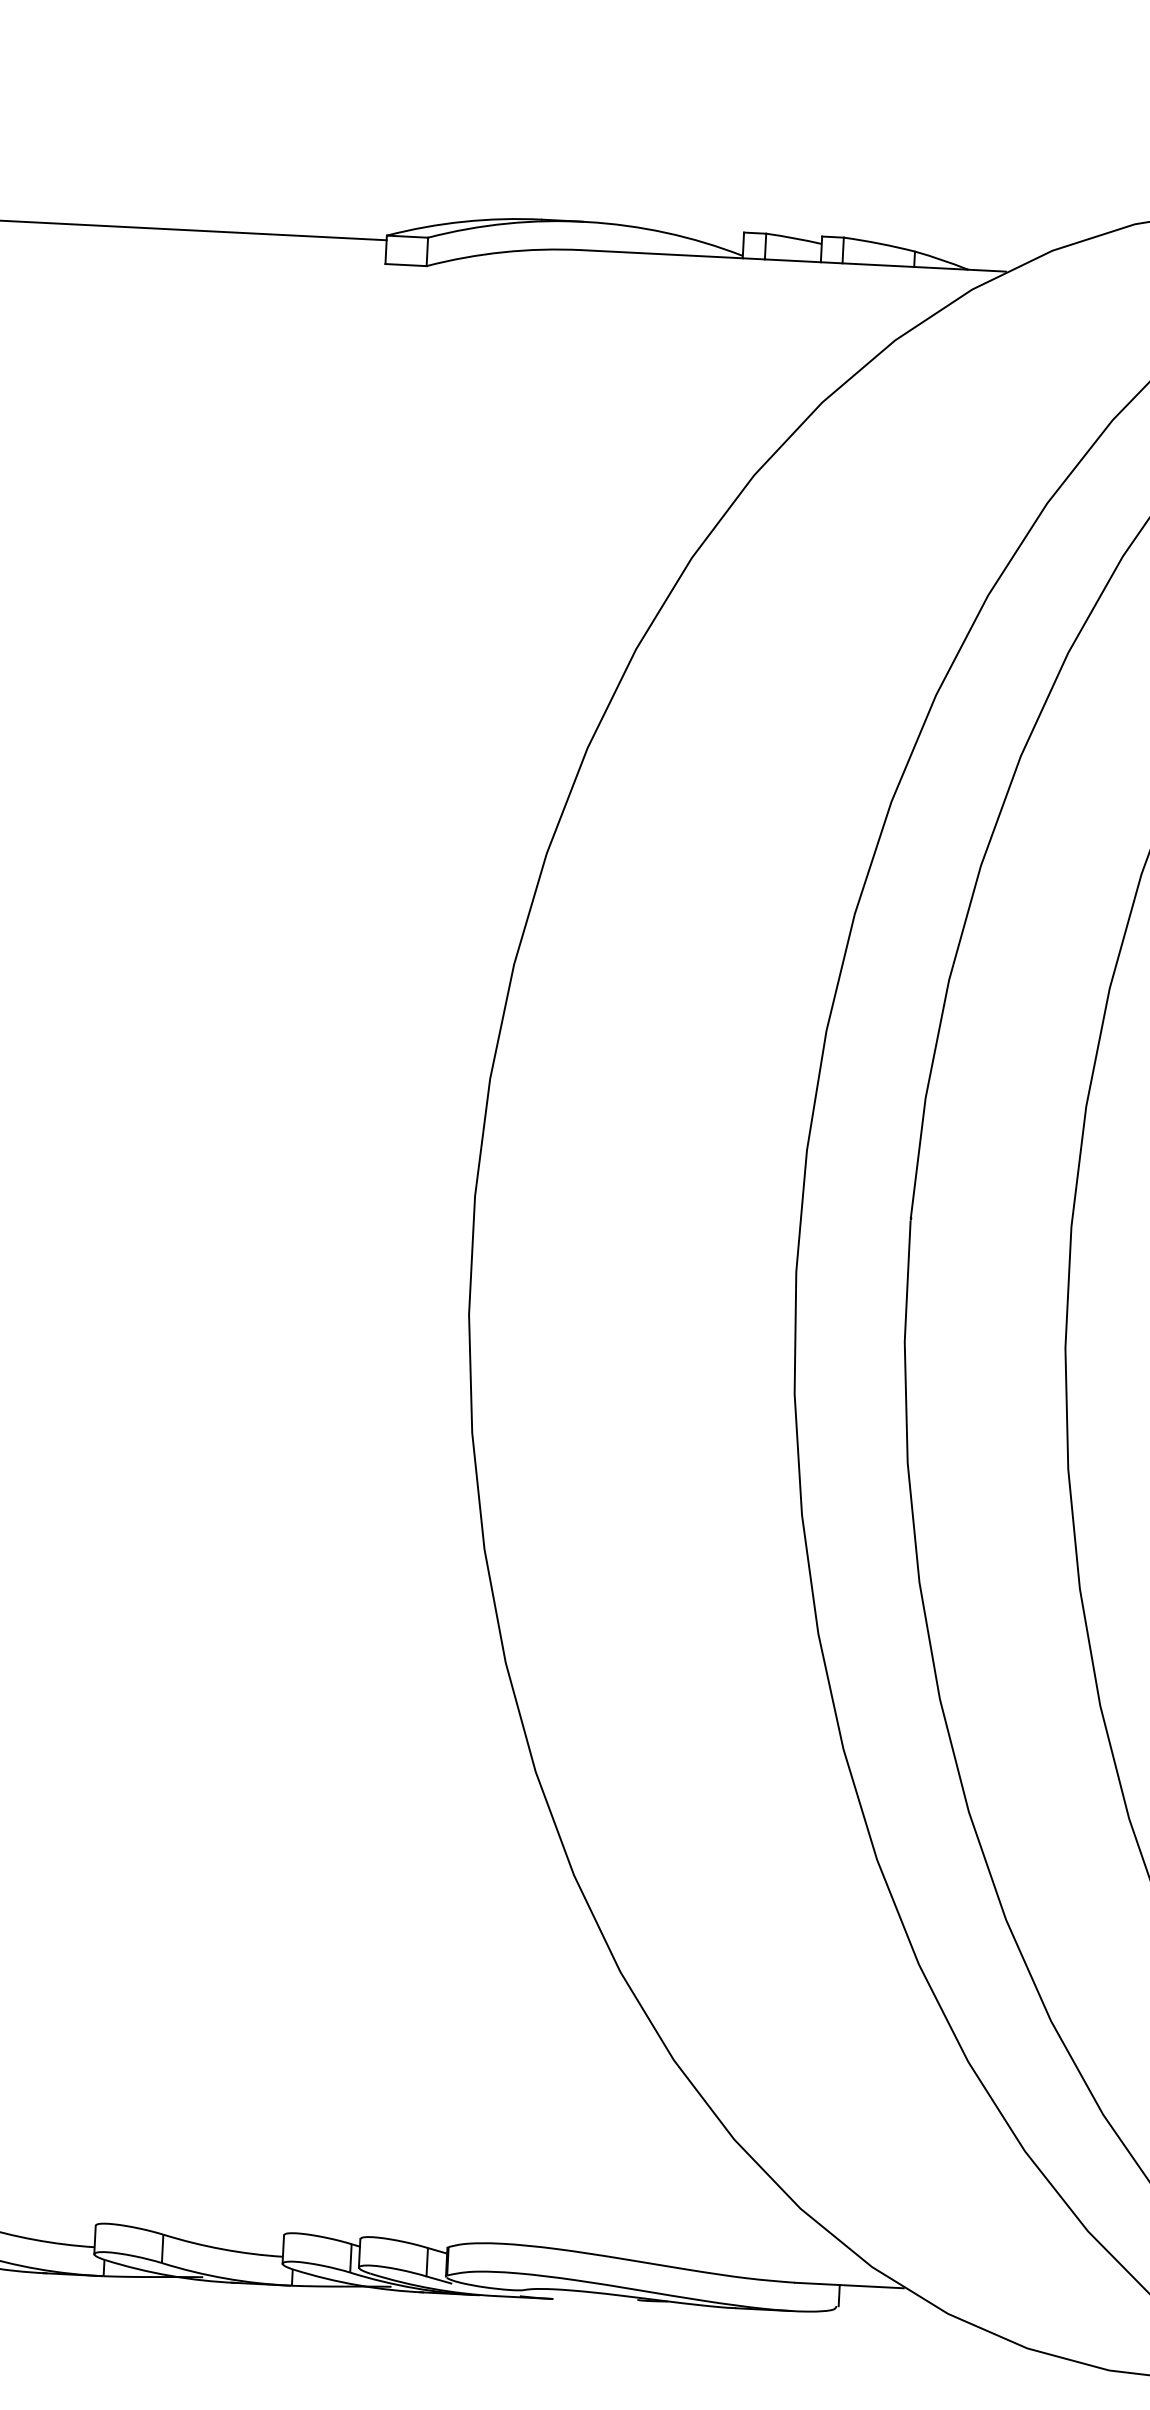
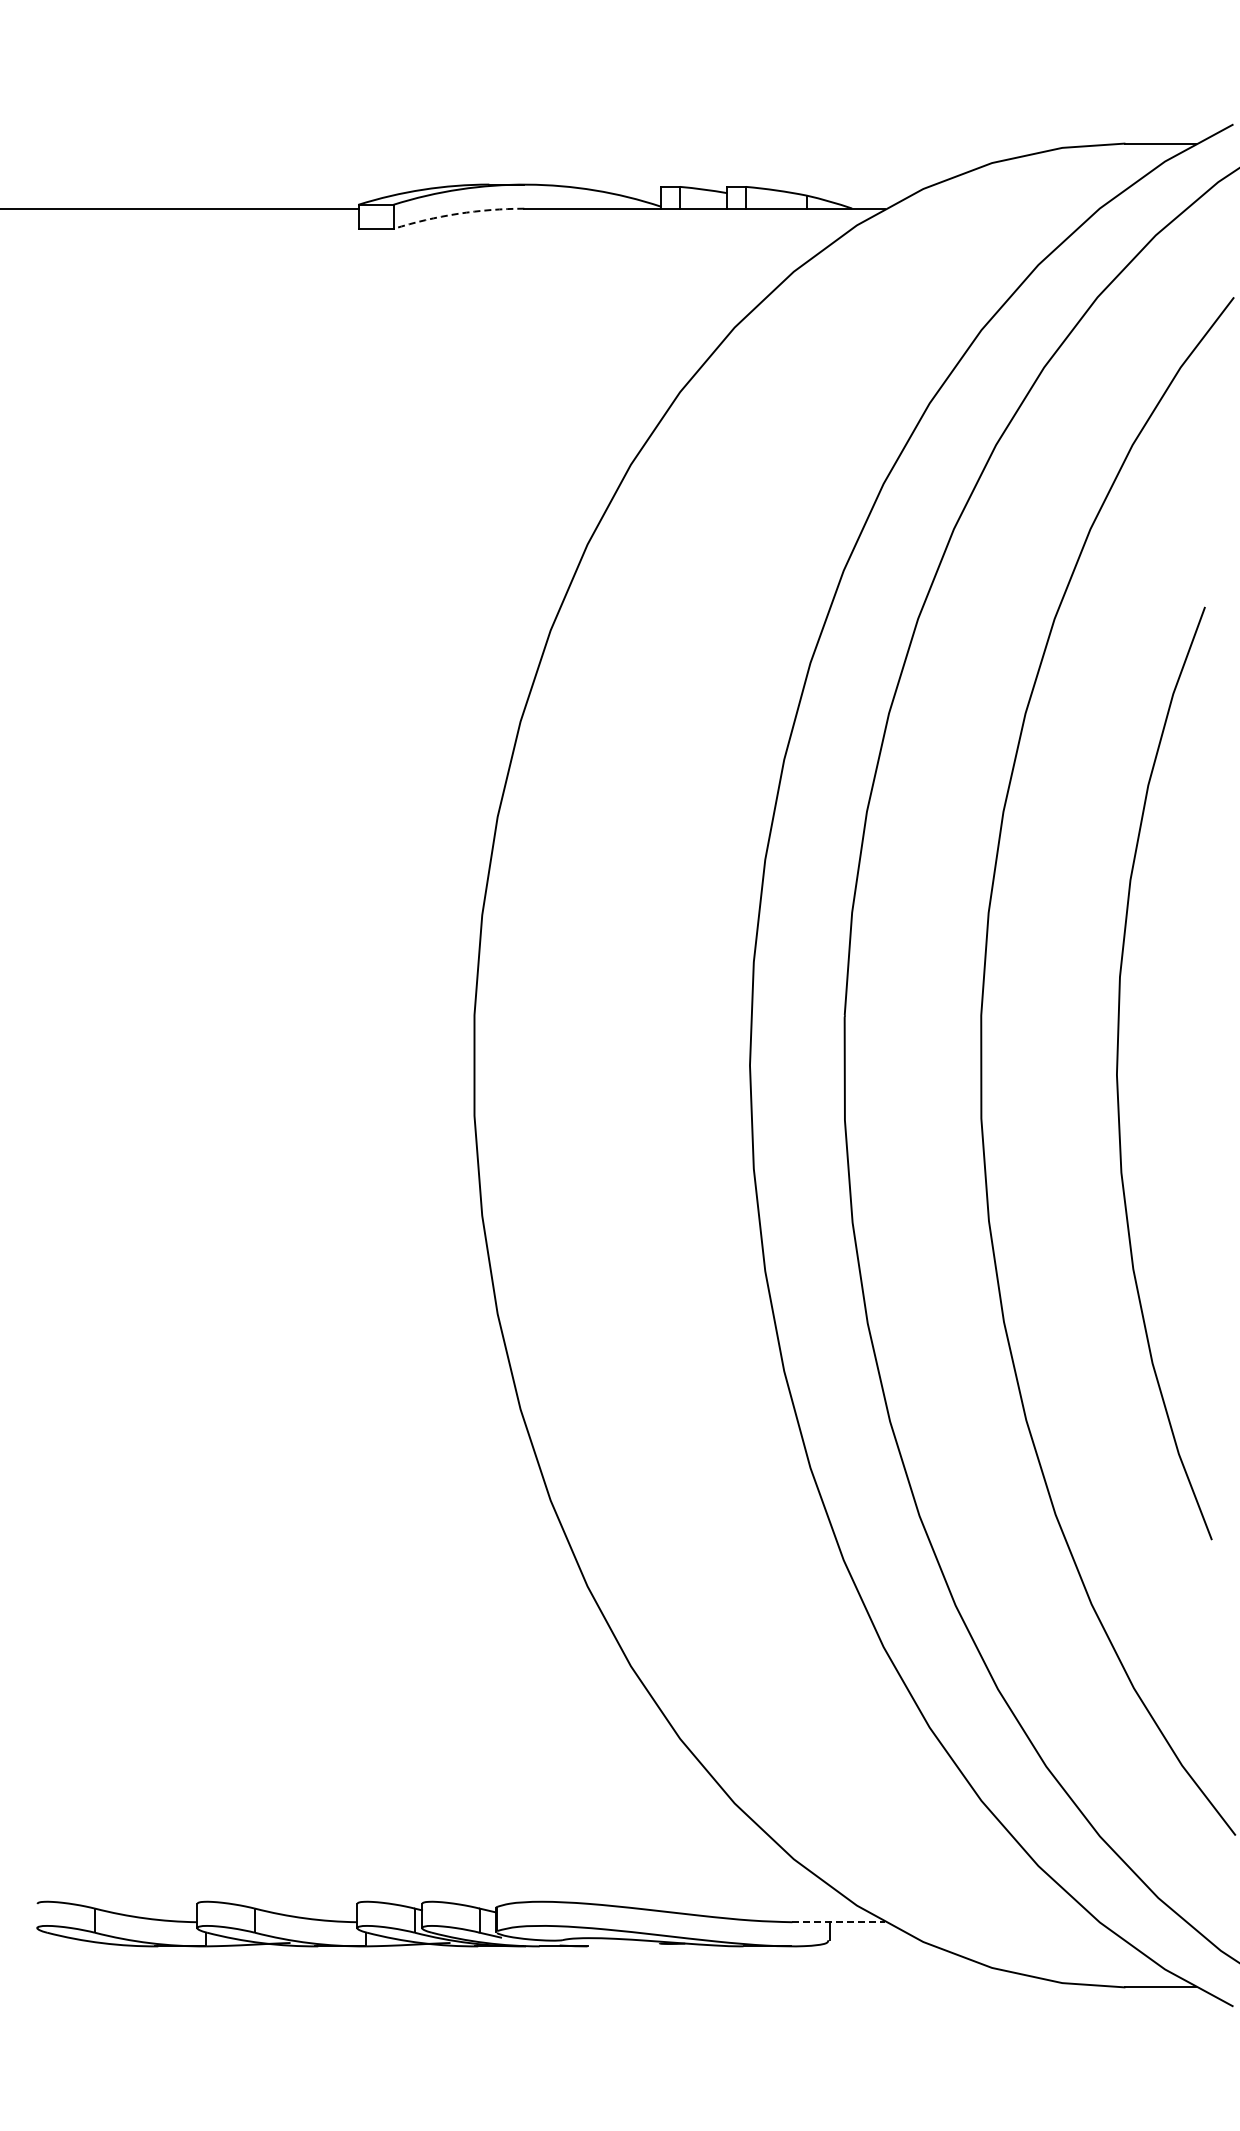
arc: (504, 251) -> (458, 213), solid -> dashed
line: (850, 2285) -> (839, 1922), solid -> dashed

